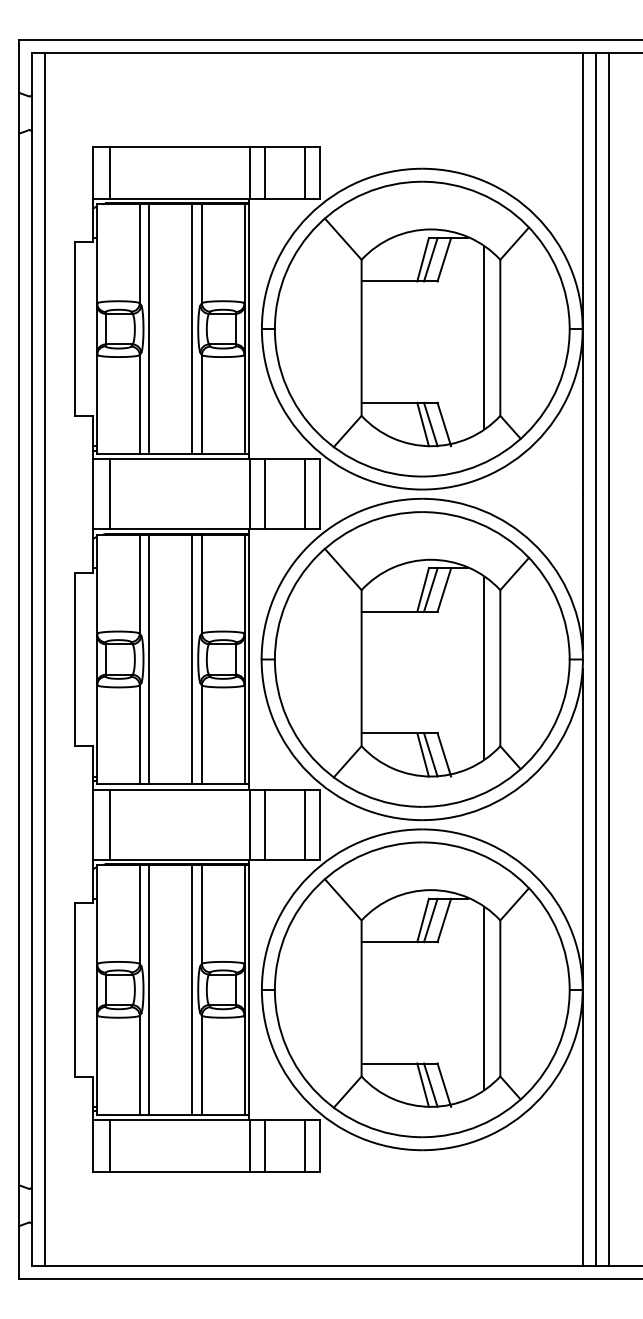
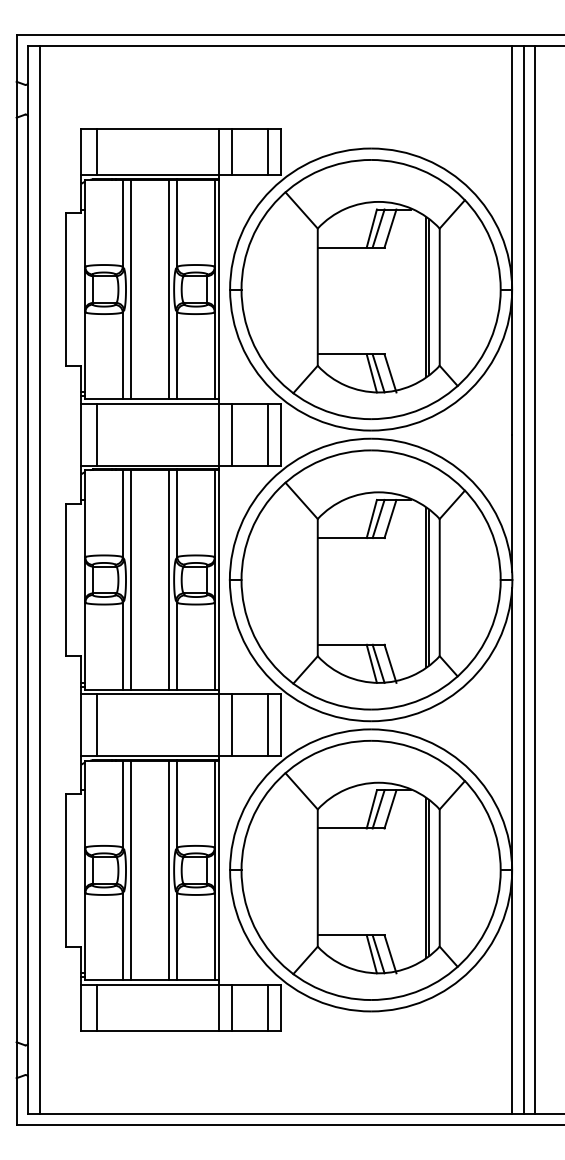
line: (488, 337) -> (429, 296), added
line: (488, 667) -> (429, 587), added
line: (488, 998) -> (429, 878), added

